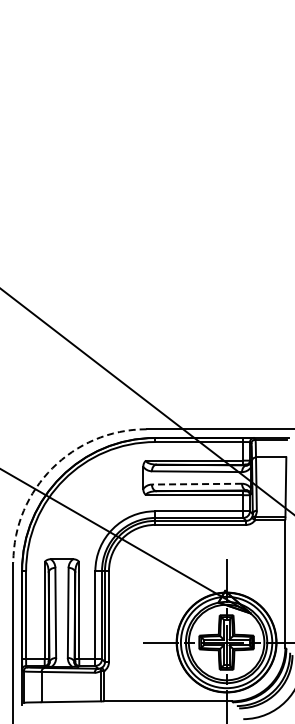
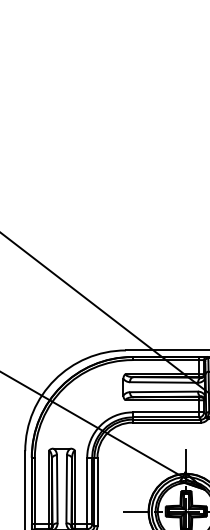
arc: (52, 468) -> (54, 380), dashed -> solid
line: (196, 484) -> (163, 392), dashed -> solid

